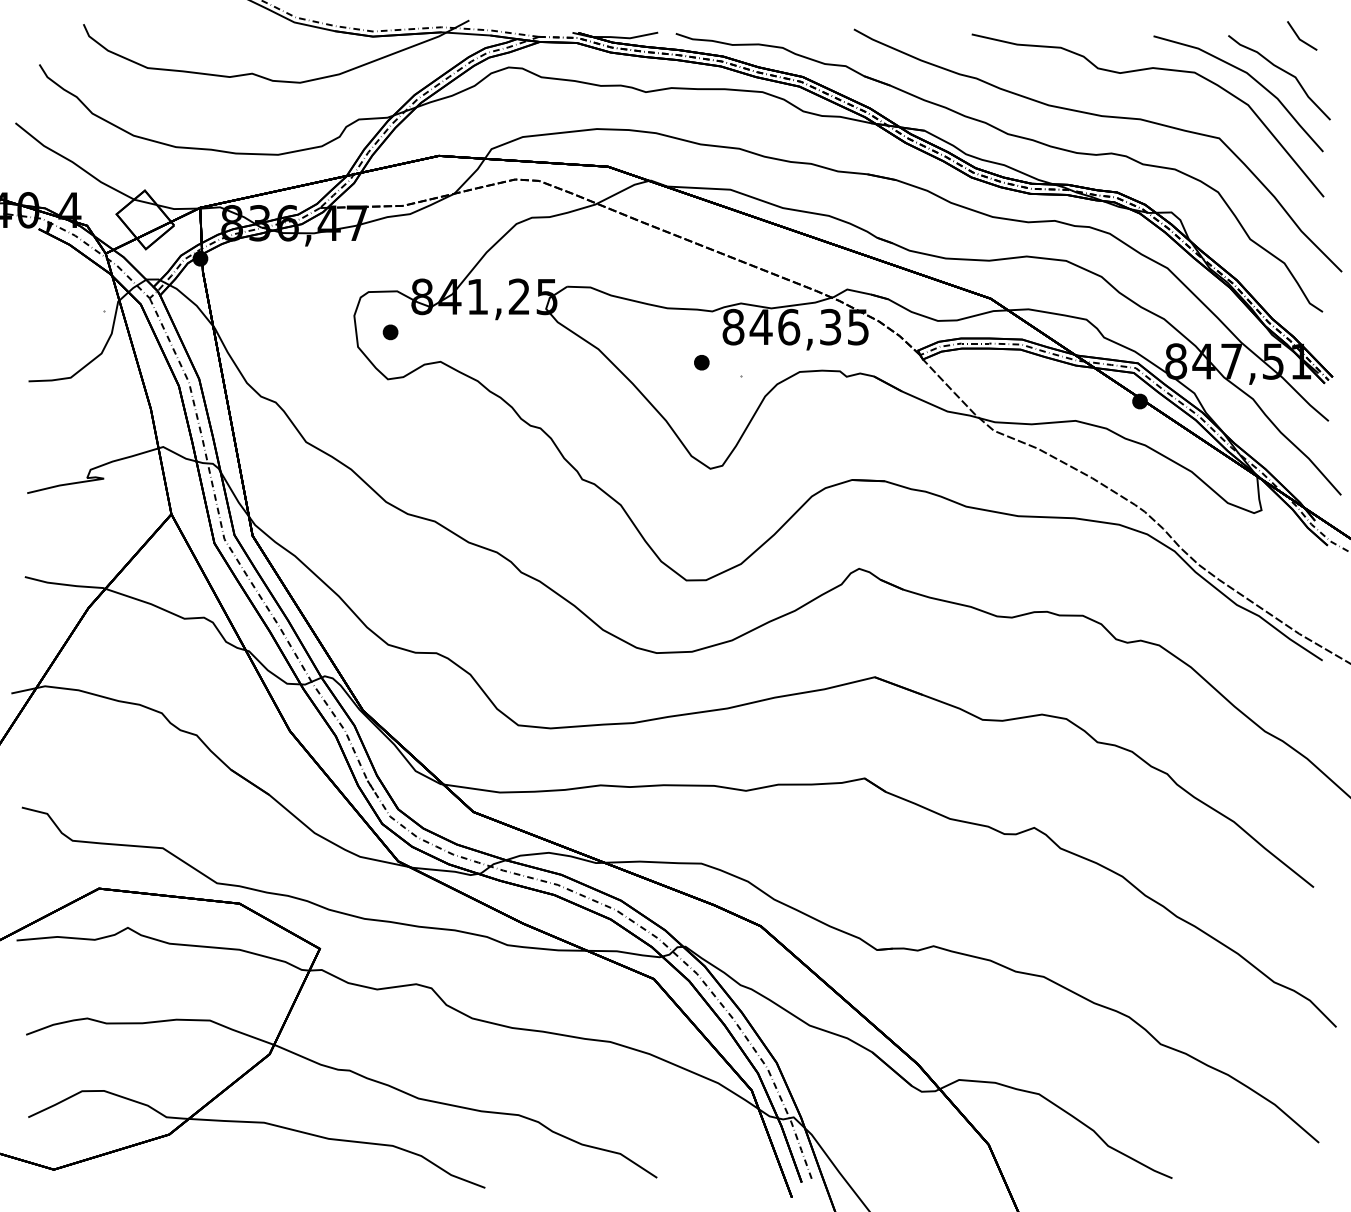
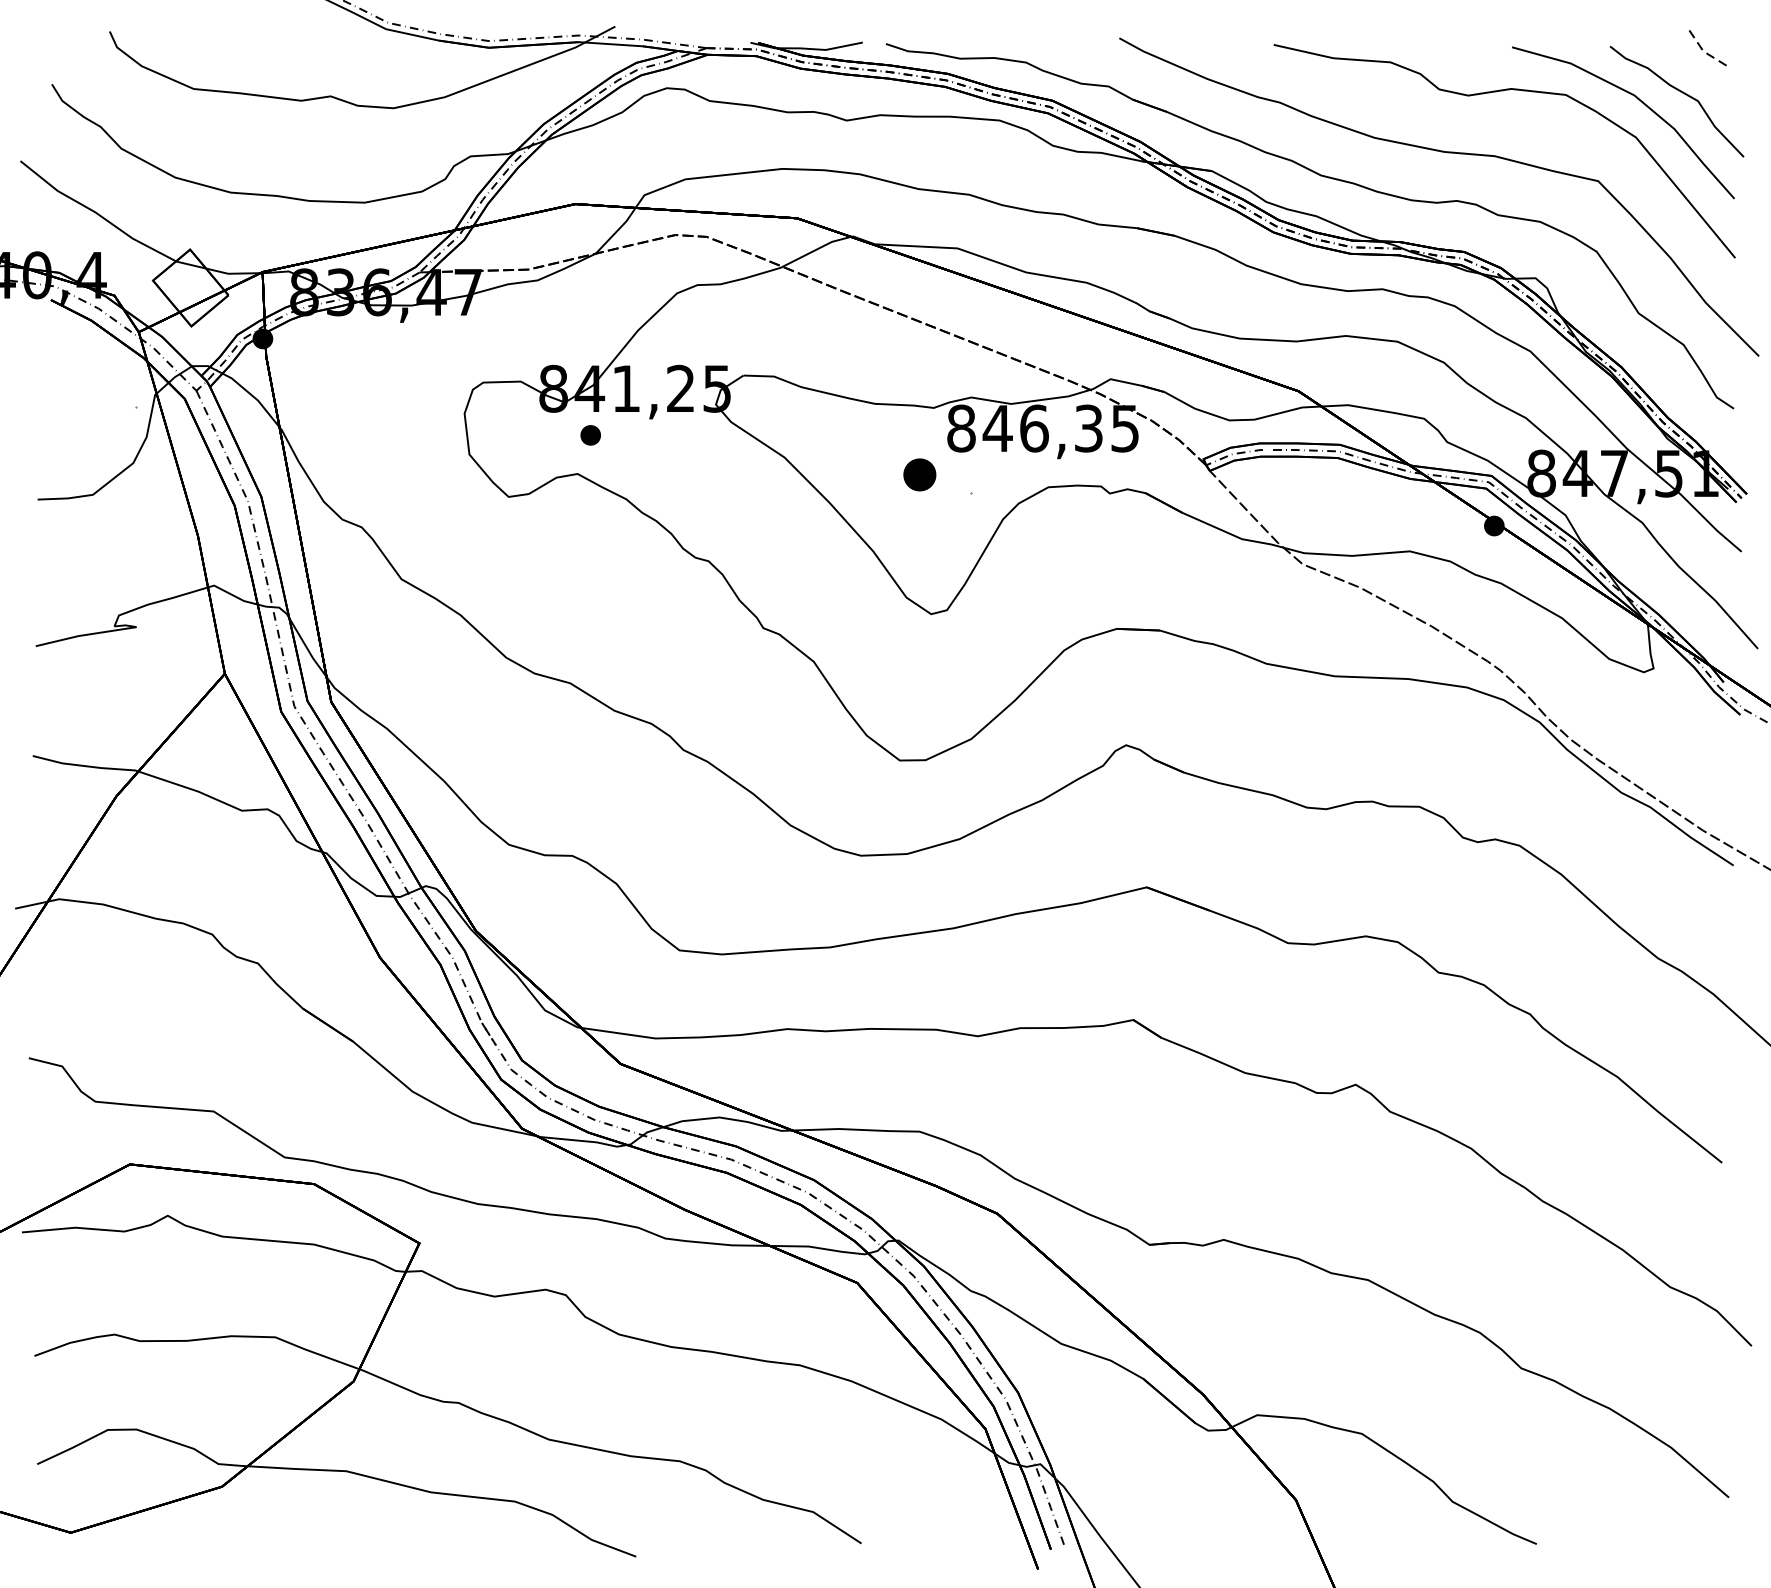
line: (1299, 39) -> (1703, 51), solid -> dashed
part: (390, 332) -> (590, 435), moved
part: (701, 362) -> (919, 474), size x1.6

